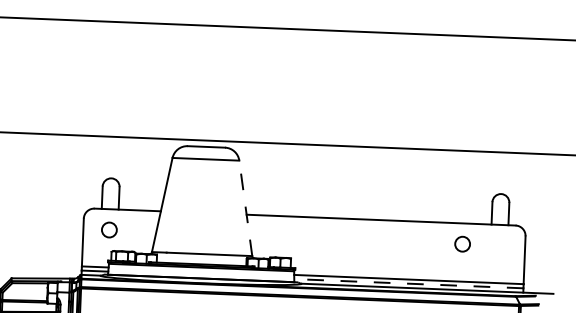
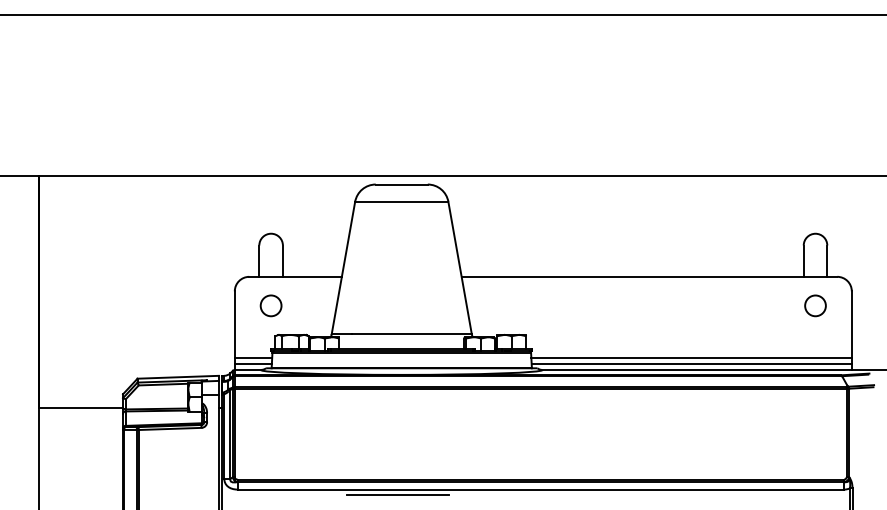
line: (246, 208) -> (460, 267), dashed -> solid
circle: (462, 243) -> (815, 305), moved
line: (408, 283) -> (691, 363), dashed -> solid

